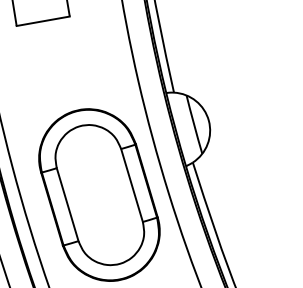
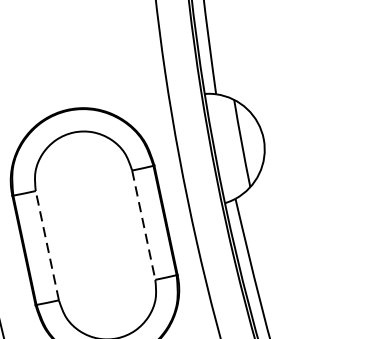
line: (132, 185) -> (144, 225), solid -> dashed
line: (67, 204) -> (47, 245), solid -> dashed

